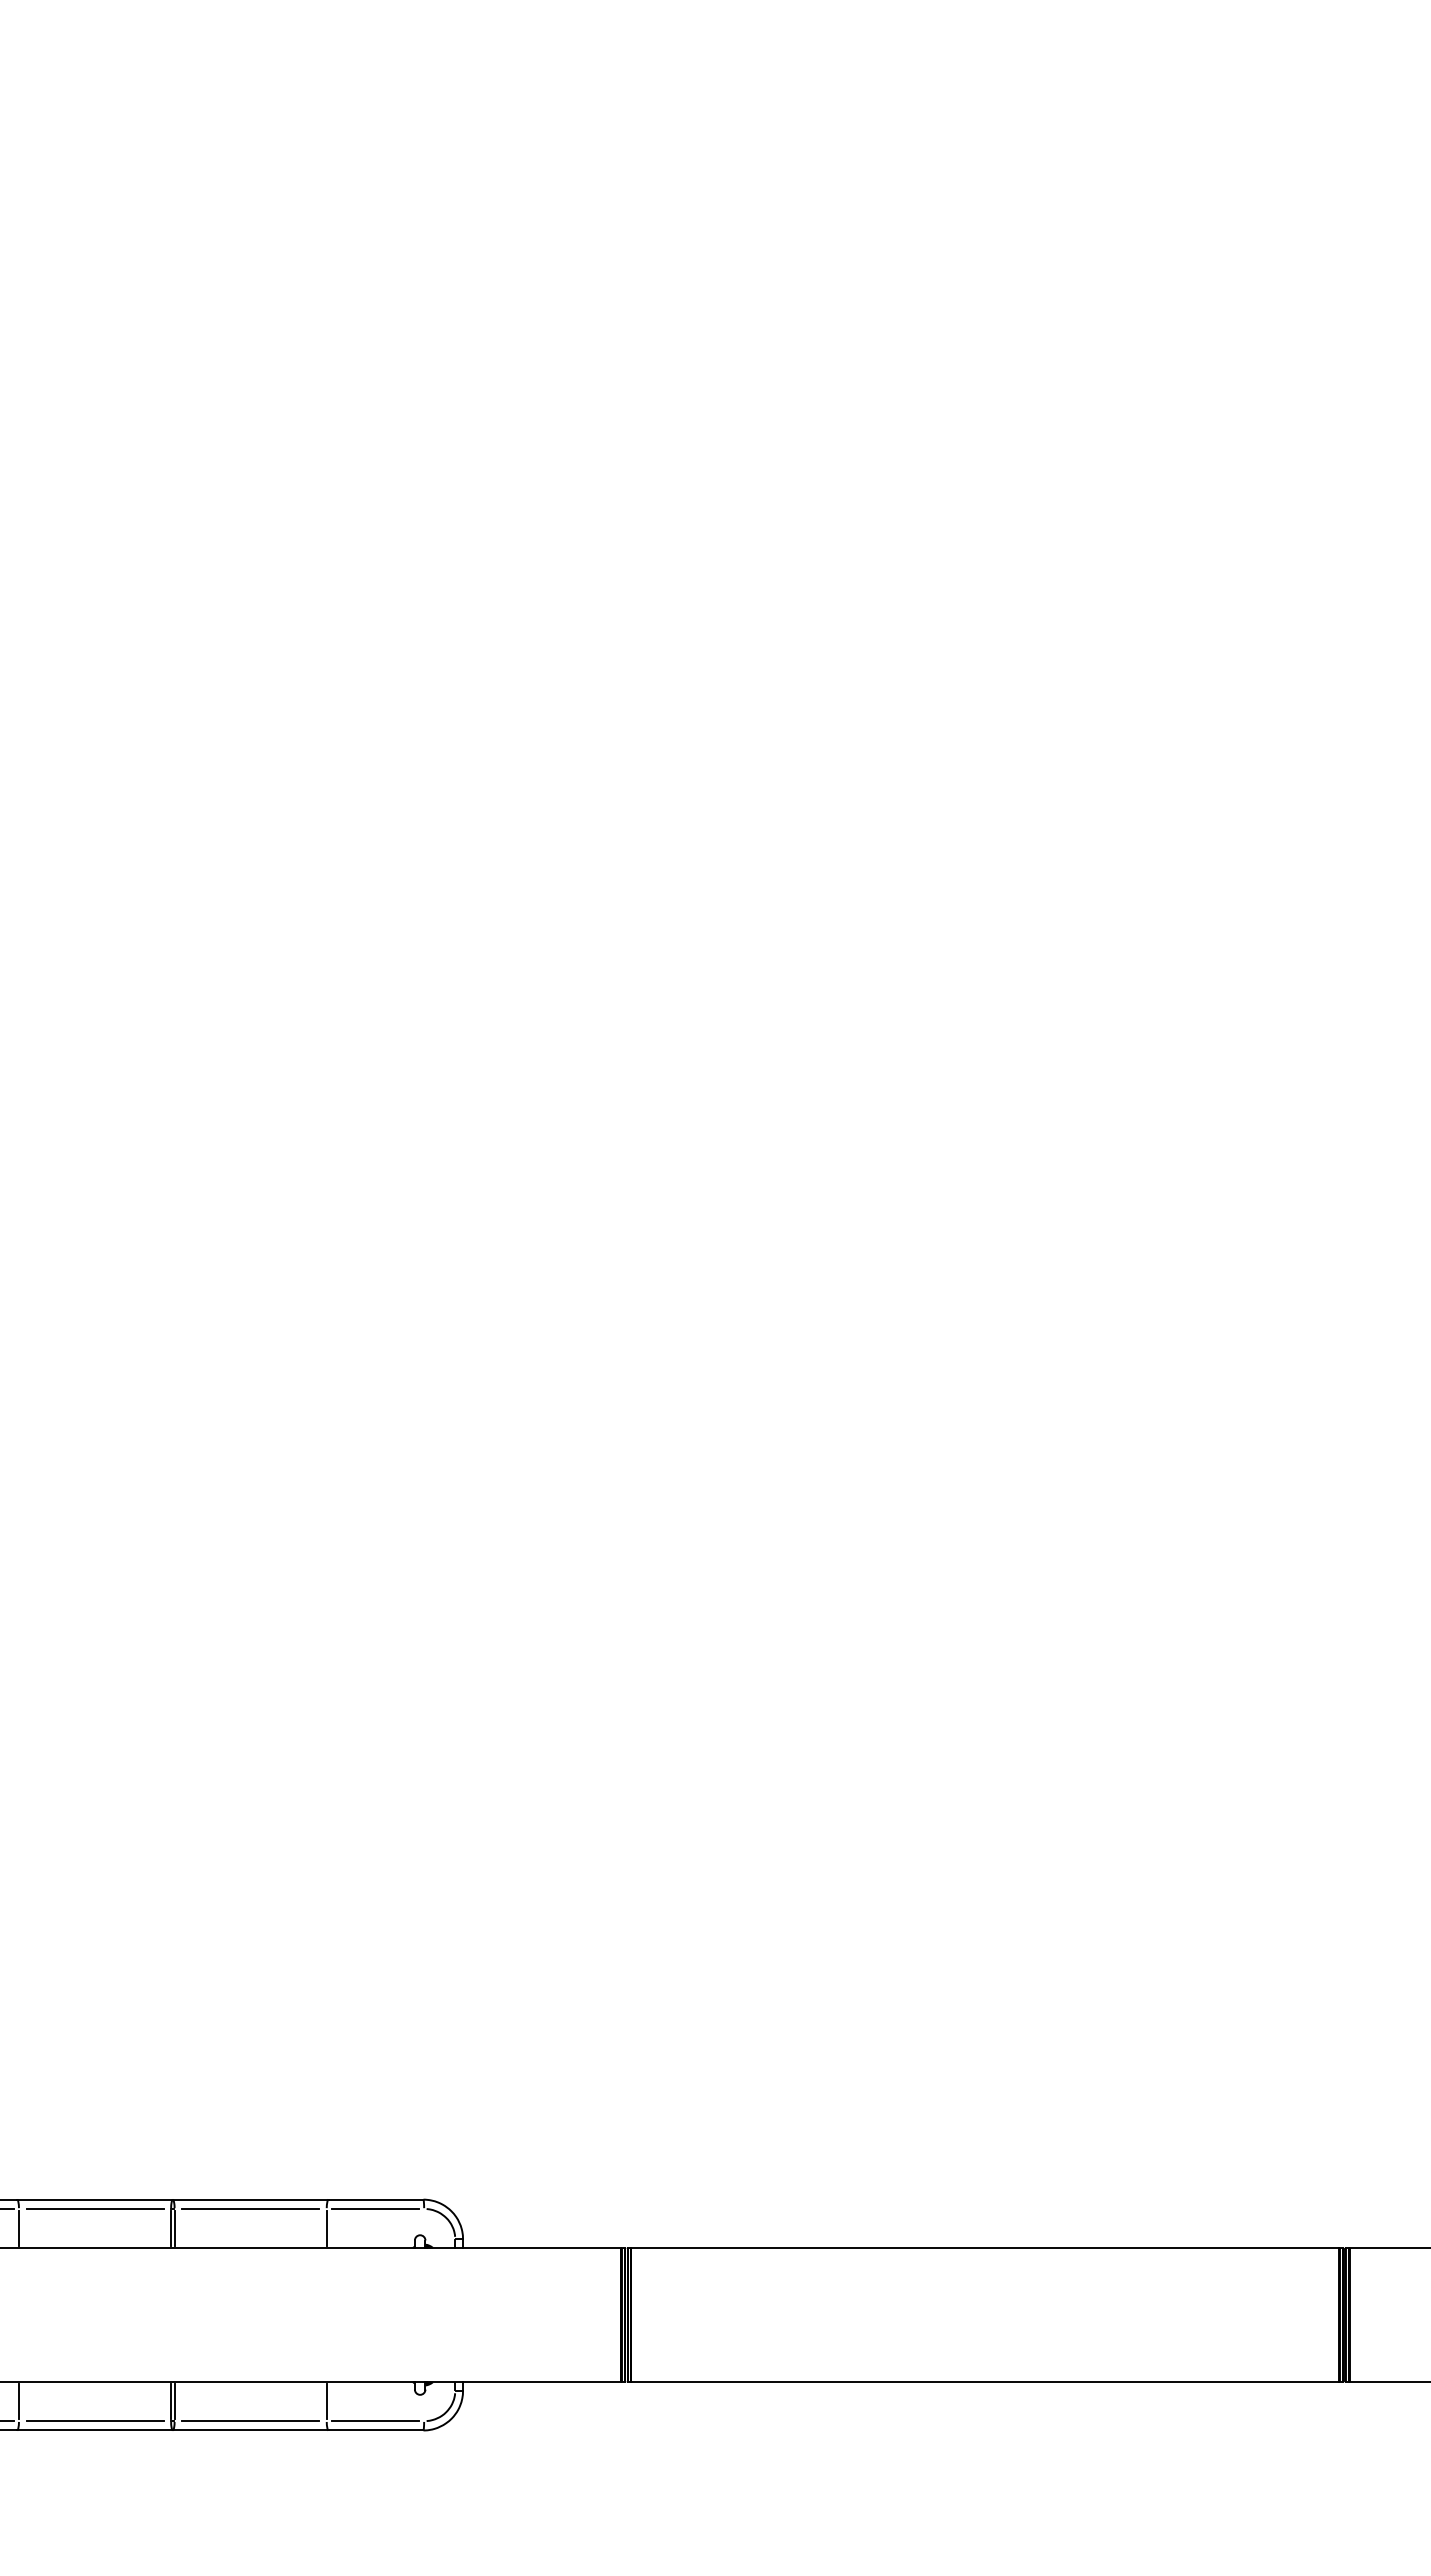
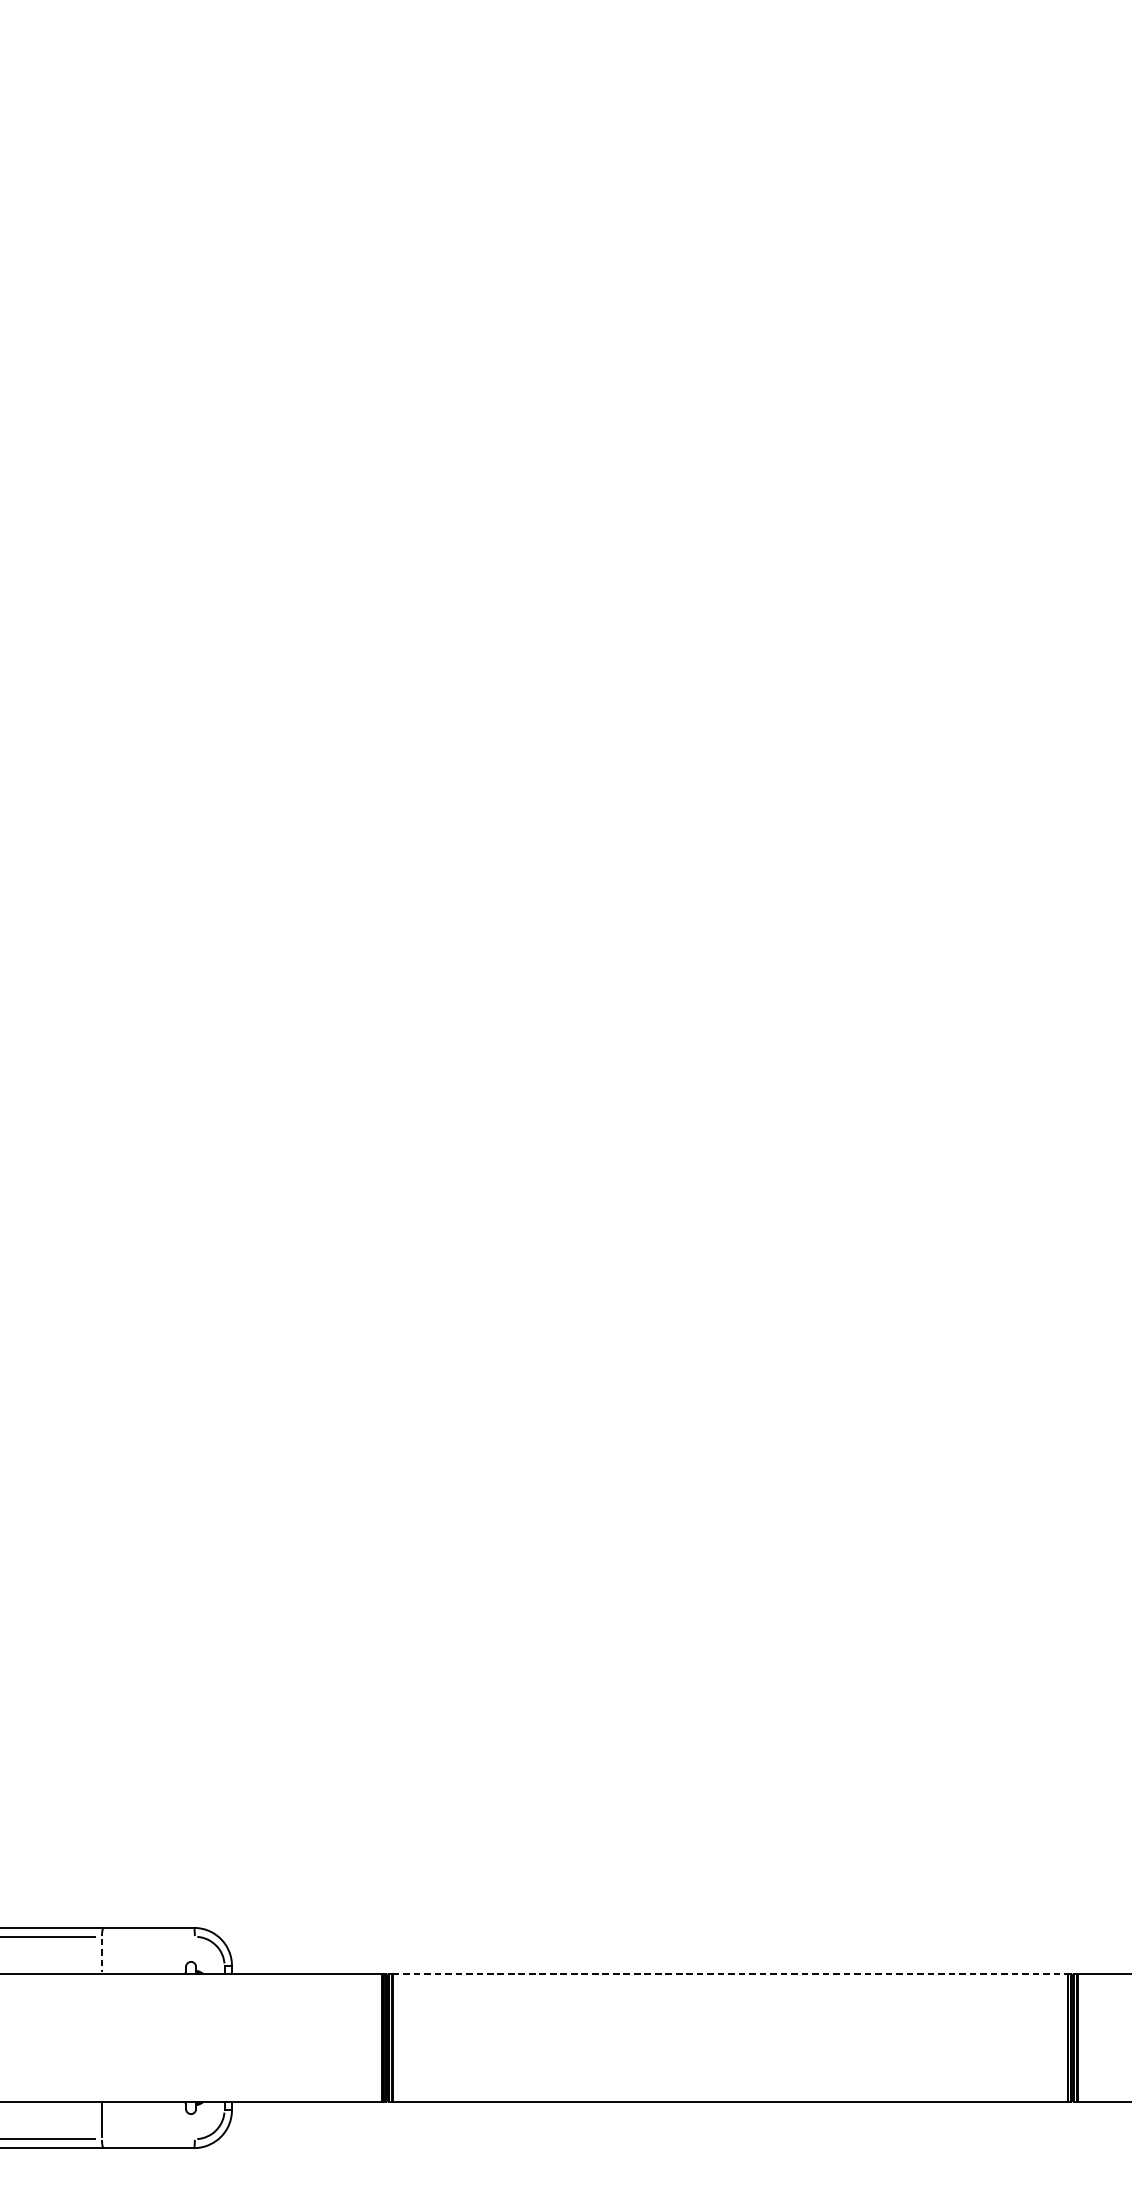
line: (375, 2208) -> (148, 1936), removed
line: (326, 2228) -> (101, 1955), solid -> dashed
line: (985, 2248) -> (730, 1974), solid -> dashed
line: (375, 2421) -> (148, 2139), removed

